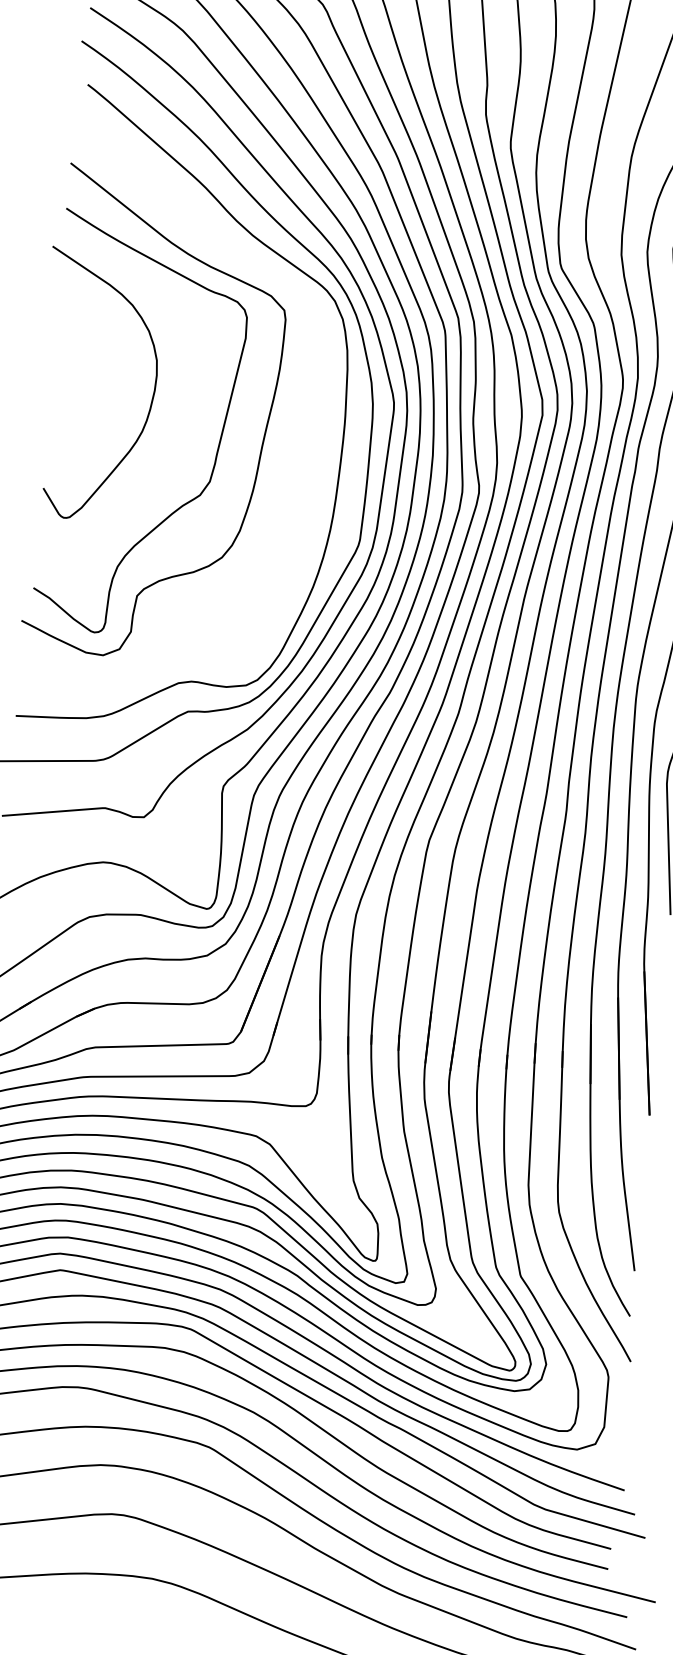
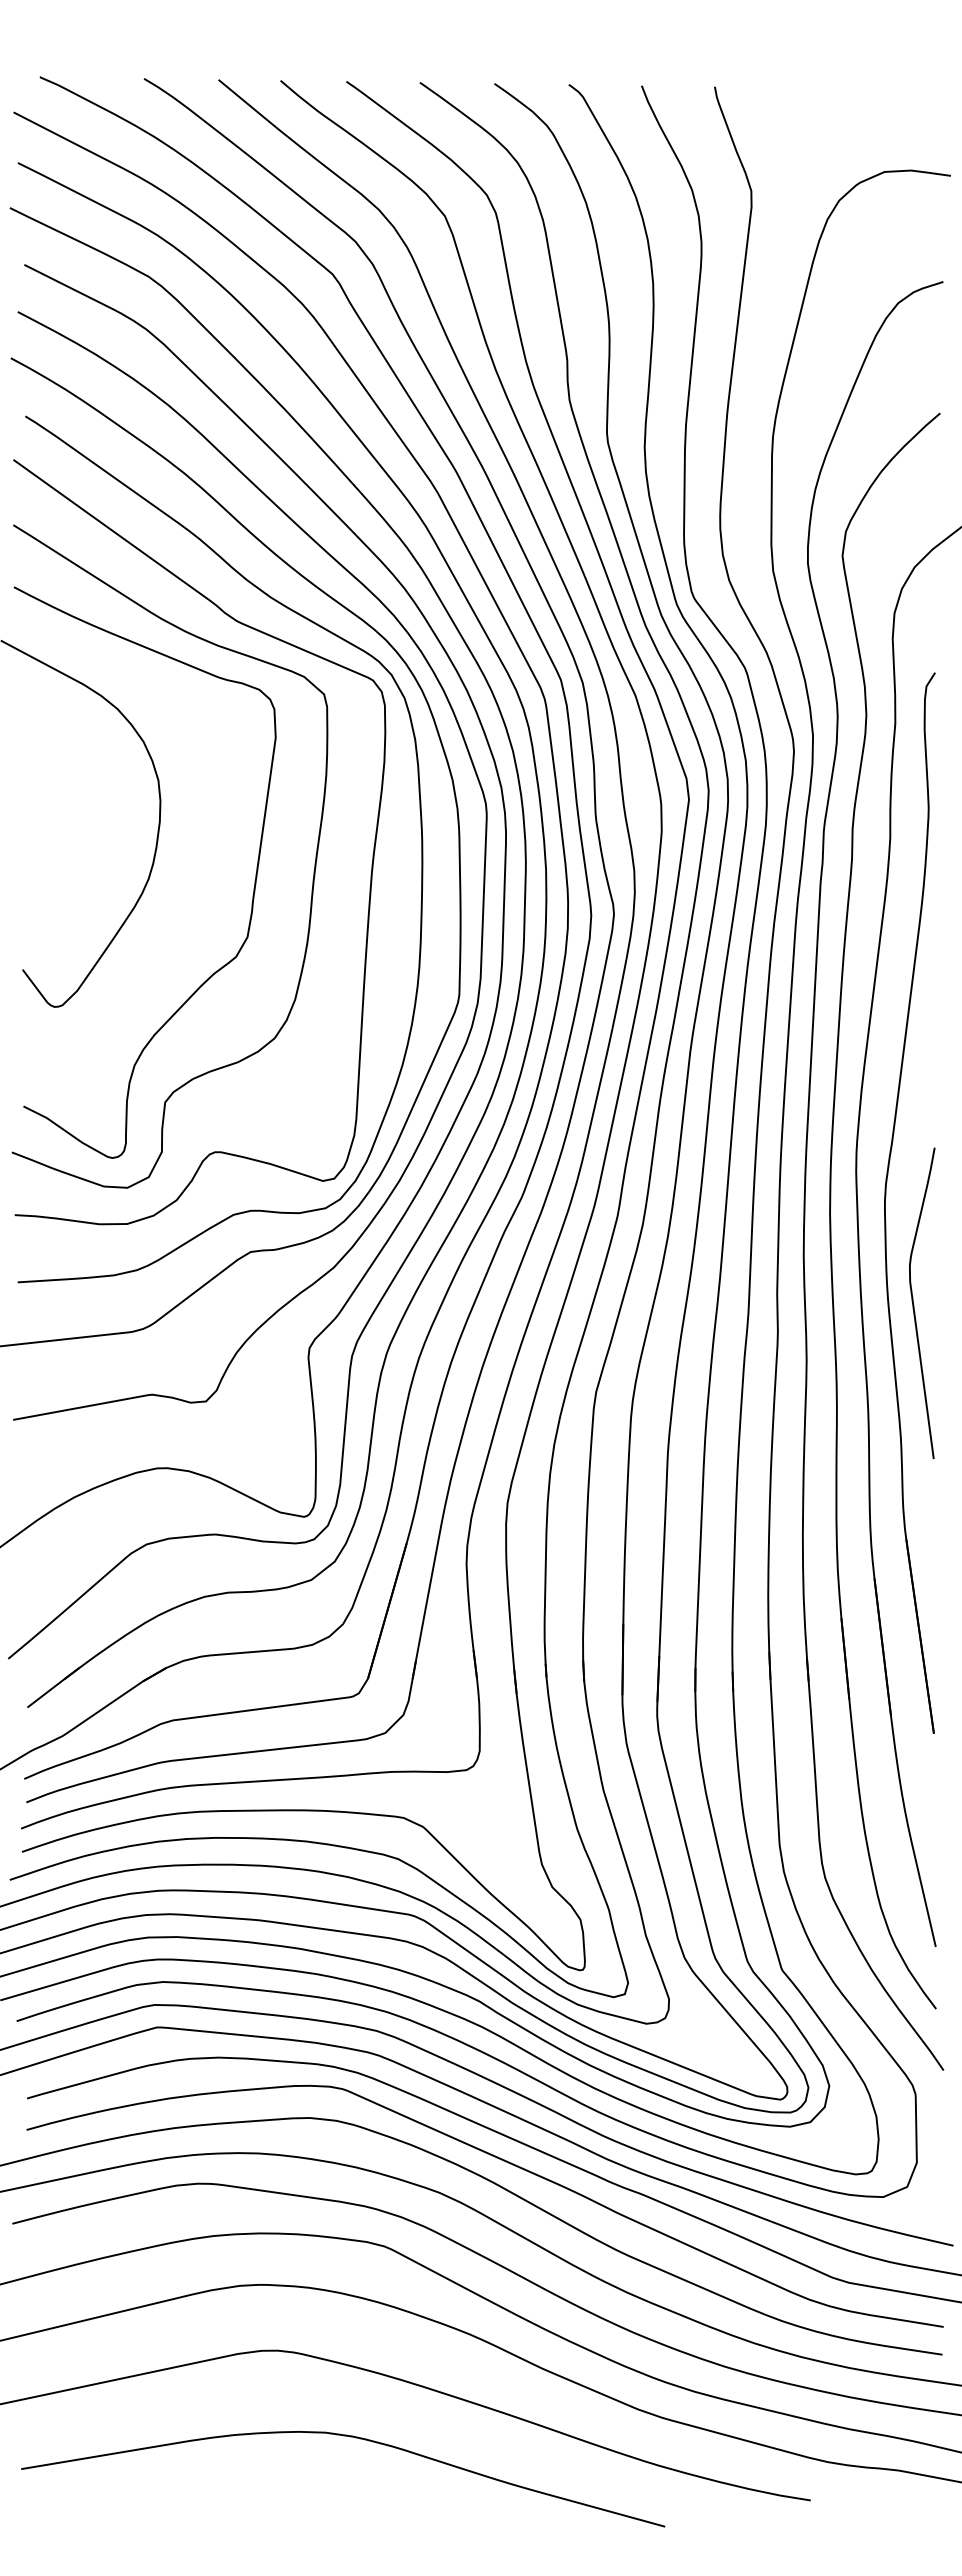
curve: (305, 438) -> (371, 864), added

